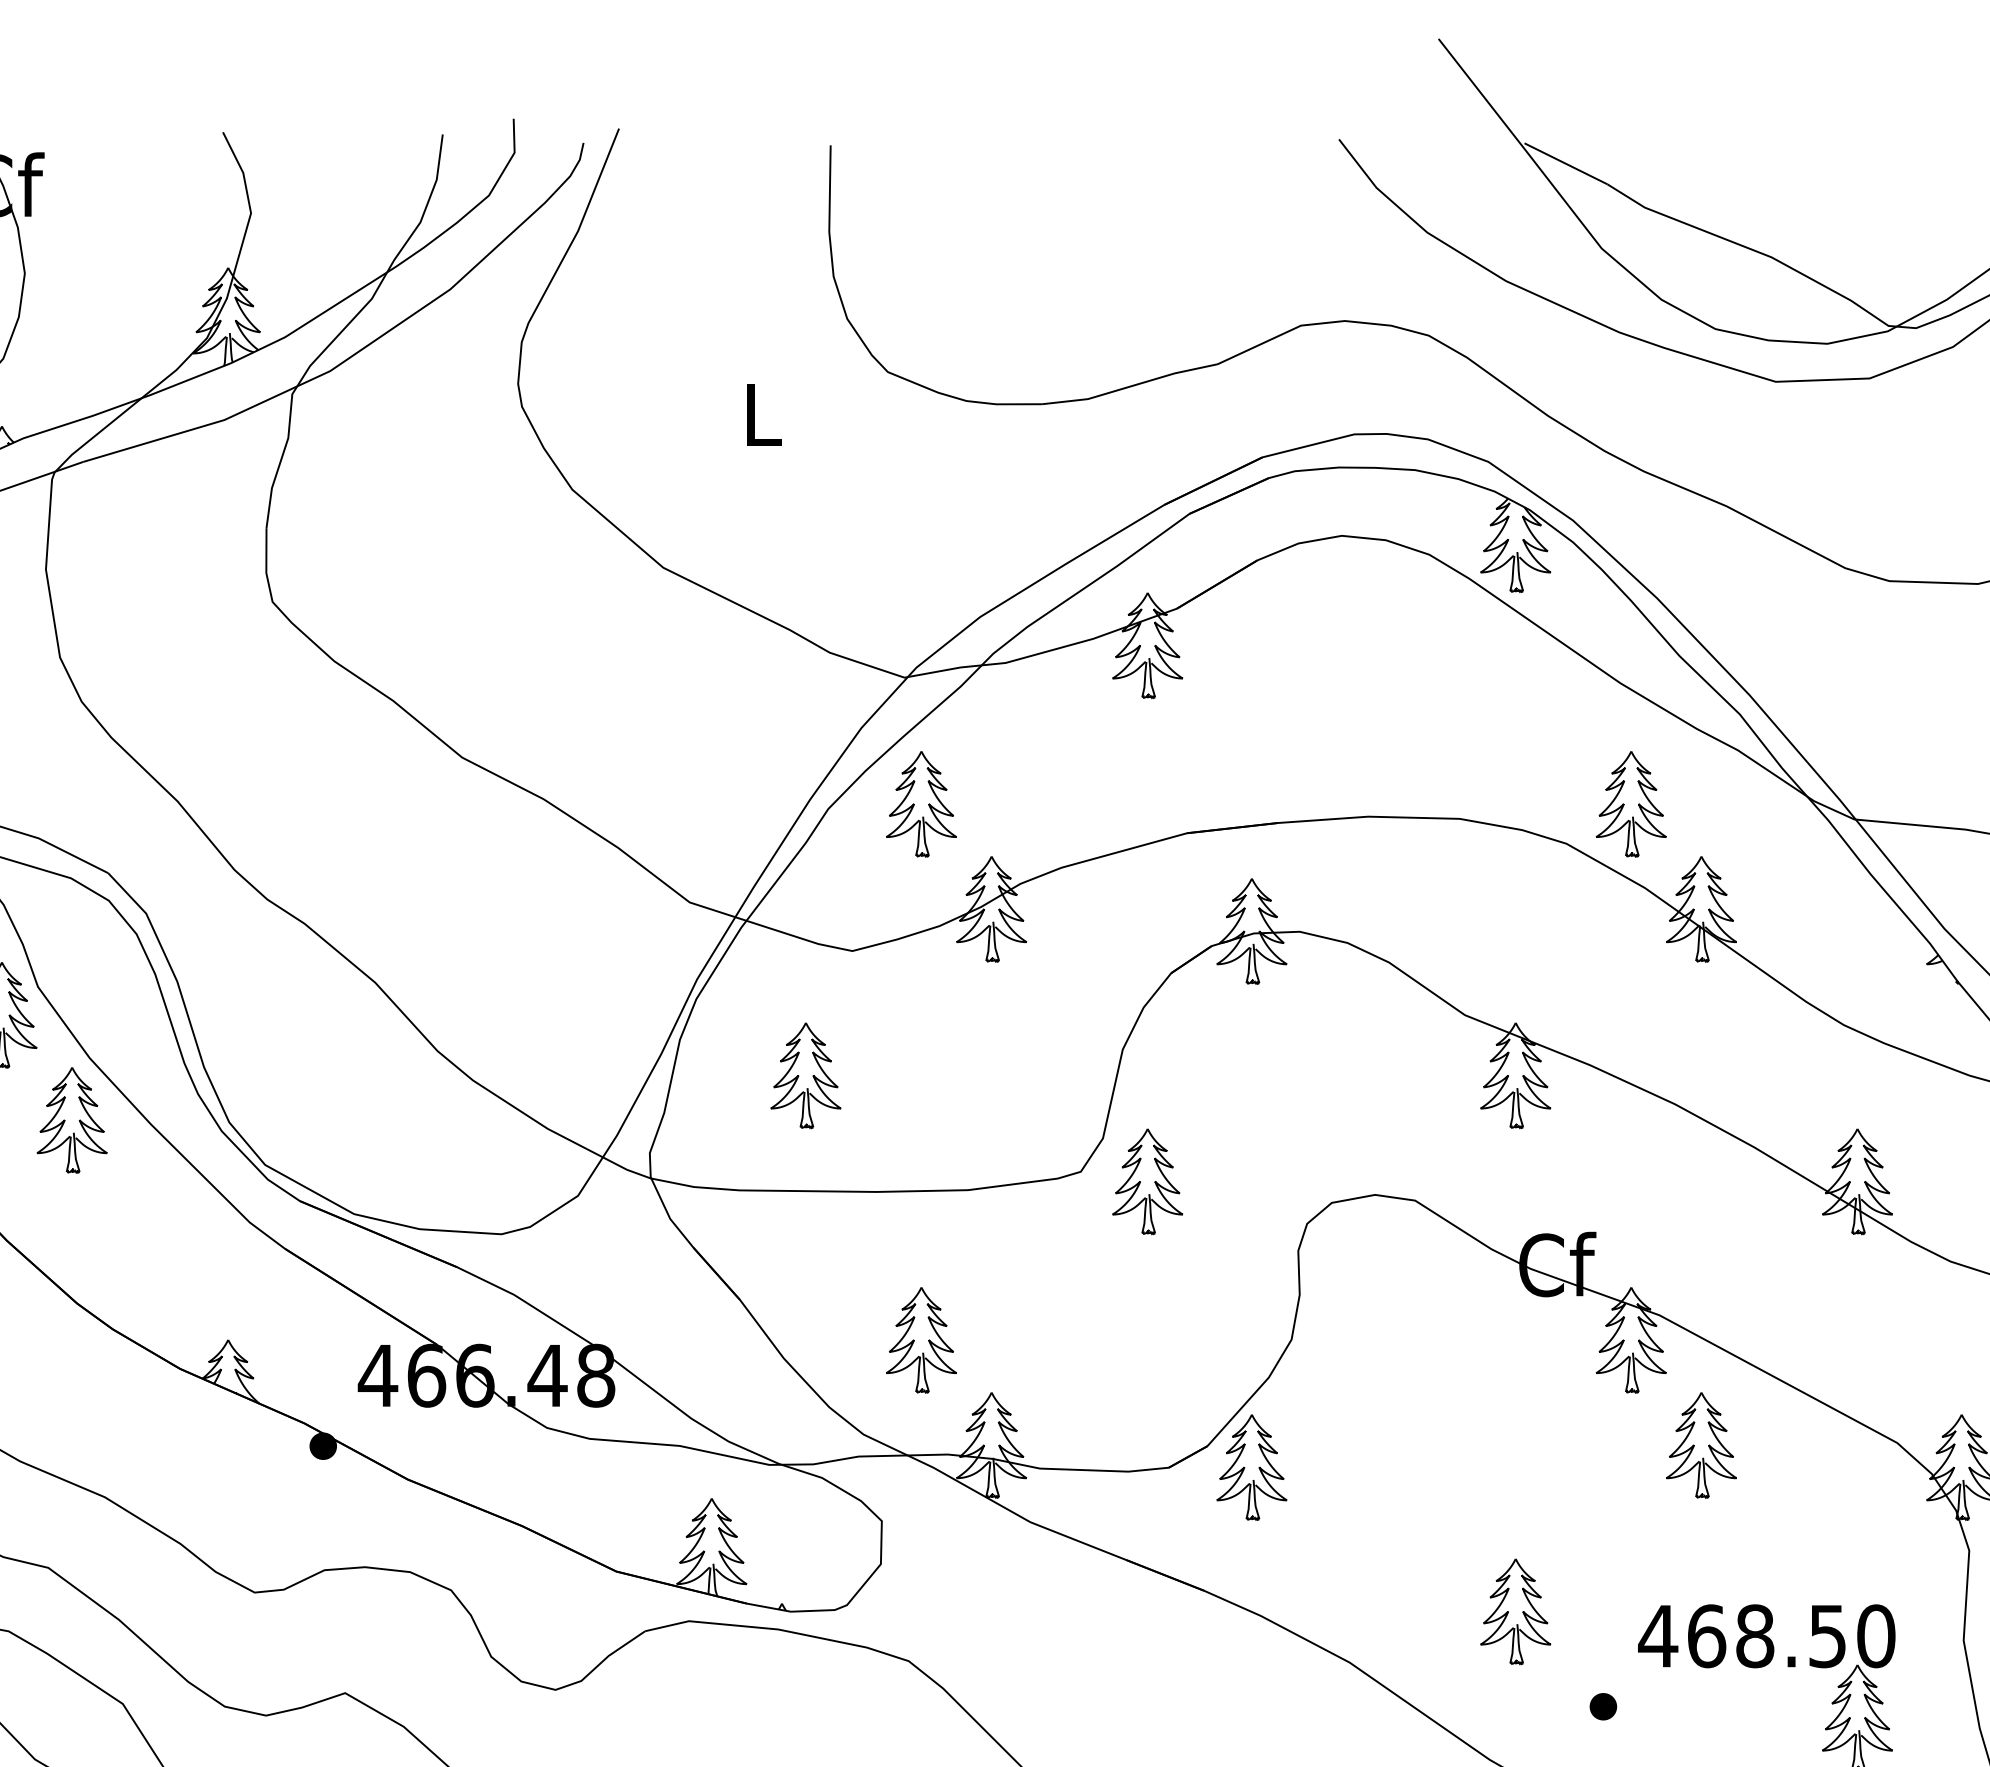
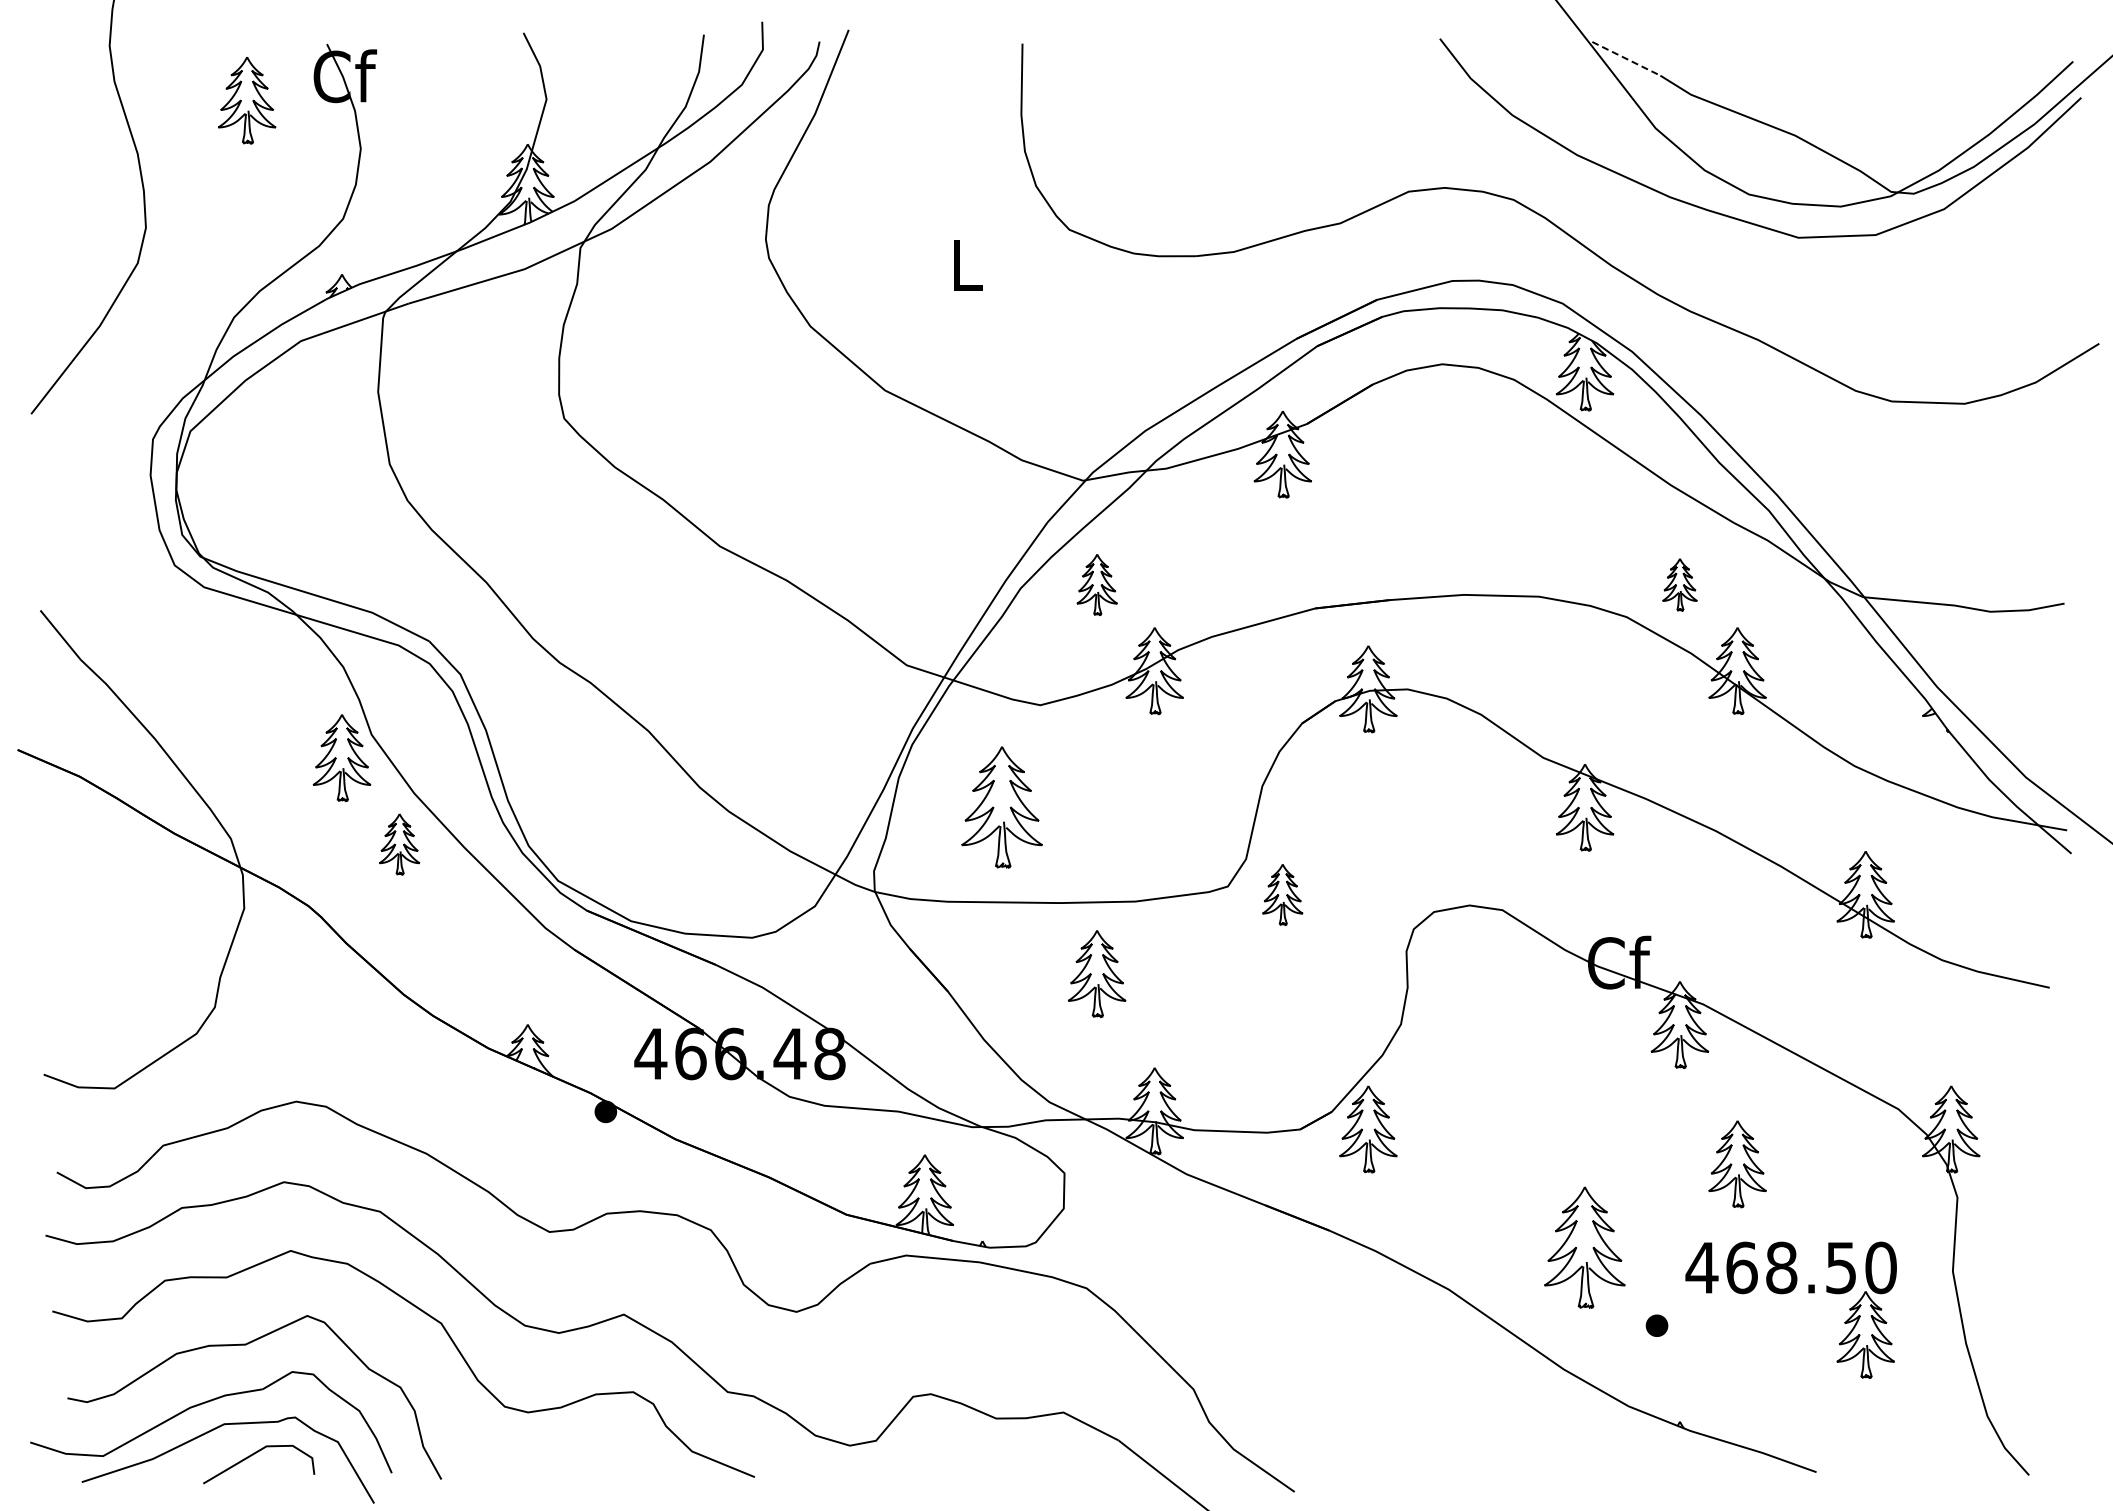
line: (1566, 163) -> (1626, 58), solid -> dashed
part: (921, 804) -> (1097, 584), size x0.7
part: (1630, 804) -> (1679, 584), size x0.6
part: (806, 1075) -> (1002, 807), size x1.4
part: (71, 1120) -> (399, 844), size x0.7
part: (1147, 1181) -> (1282, 894), size x0.7
part: (921, 1339) -> (1097, 973), moved
part: (1701, 1445) -> (1737, 1164), moved
part: (1516, 1611) -> (1585, 1247), size x1.4

